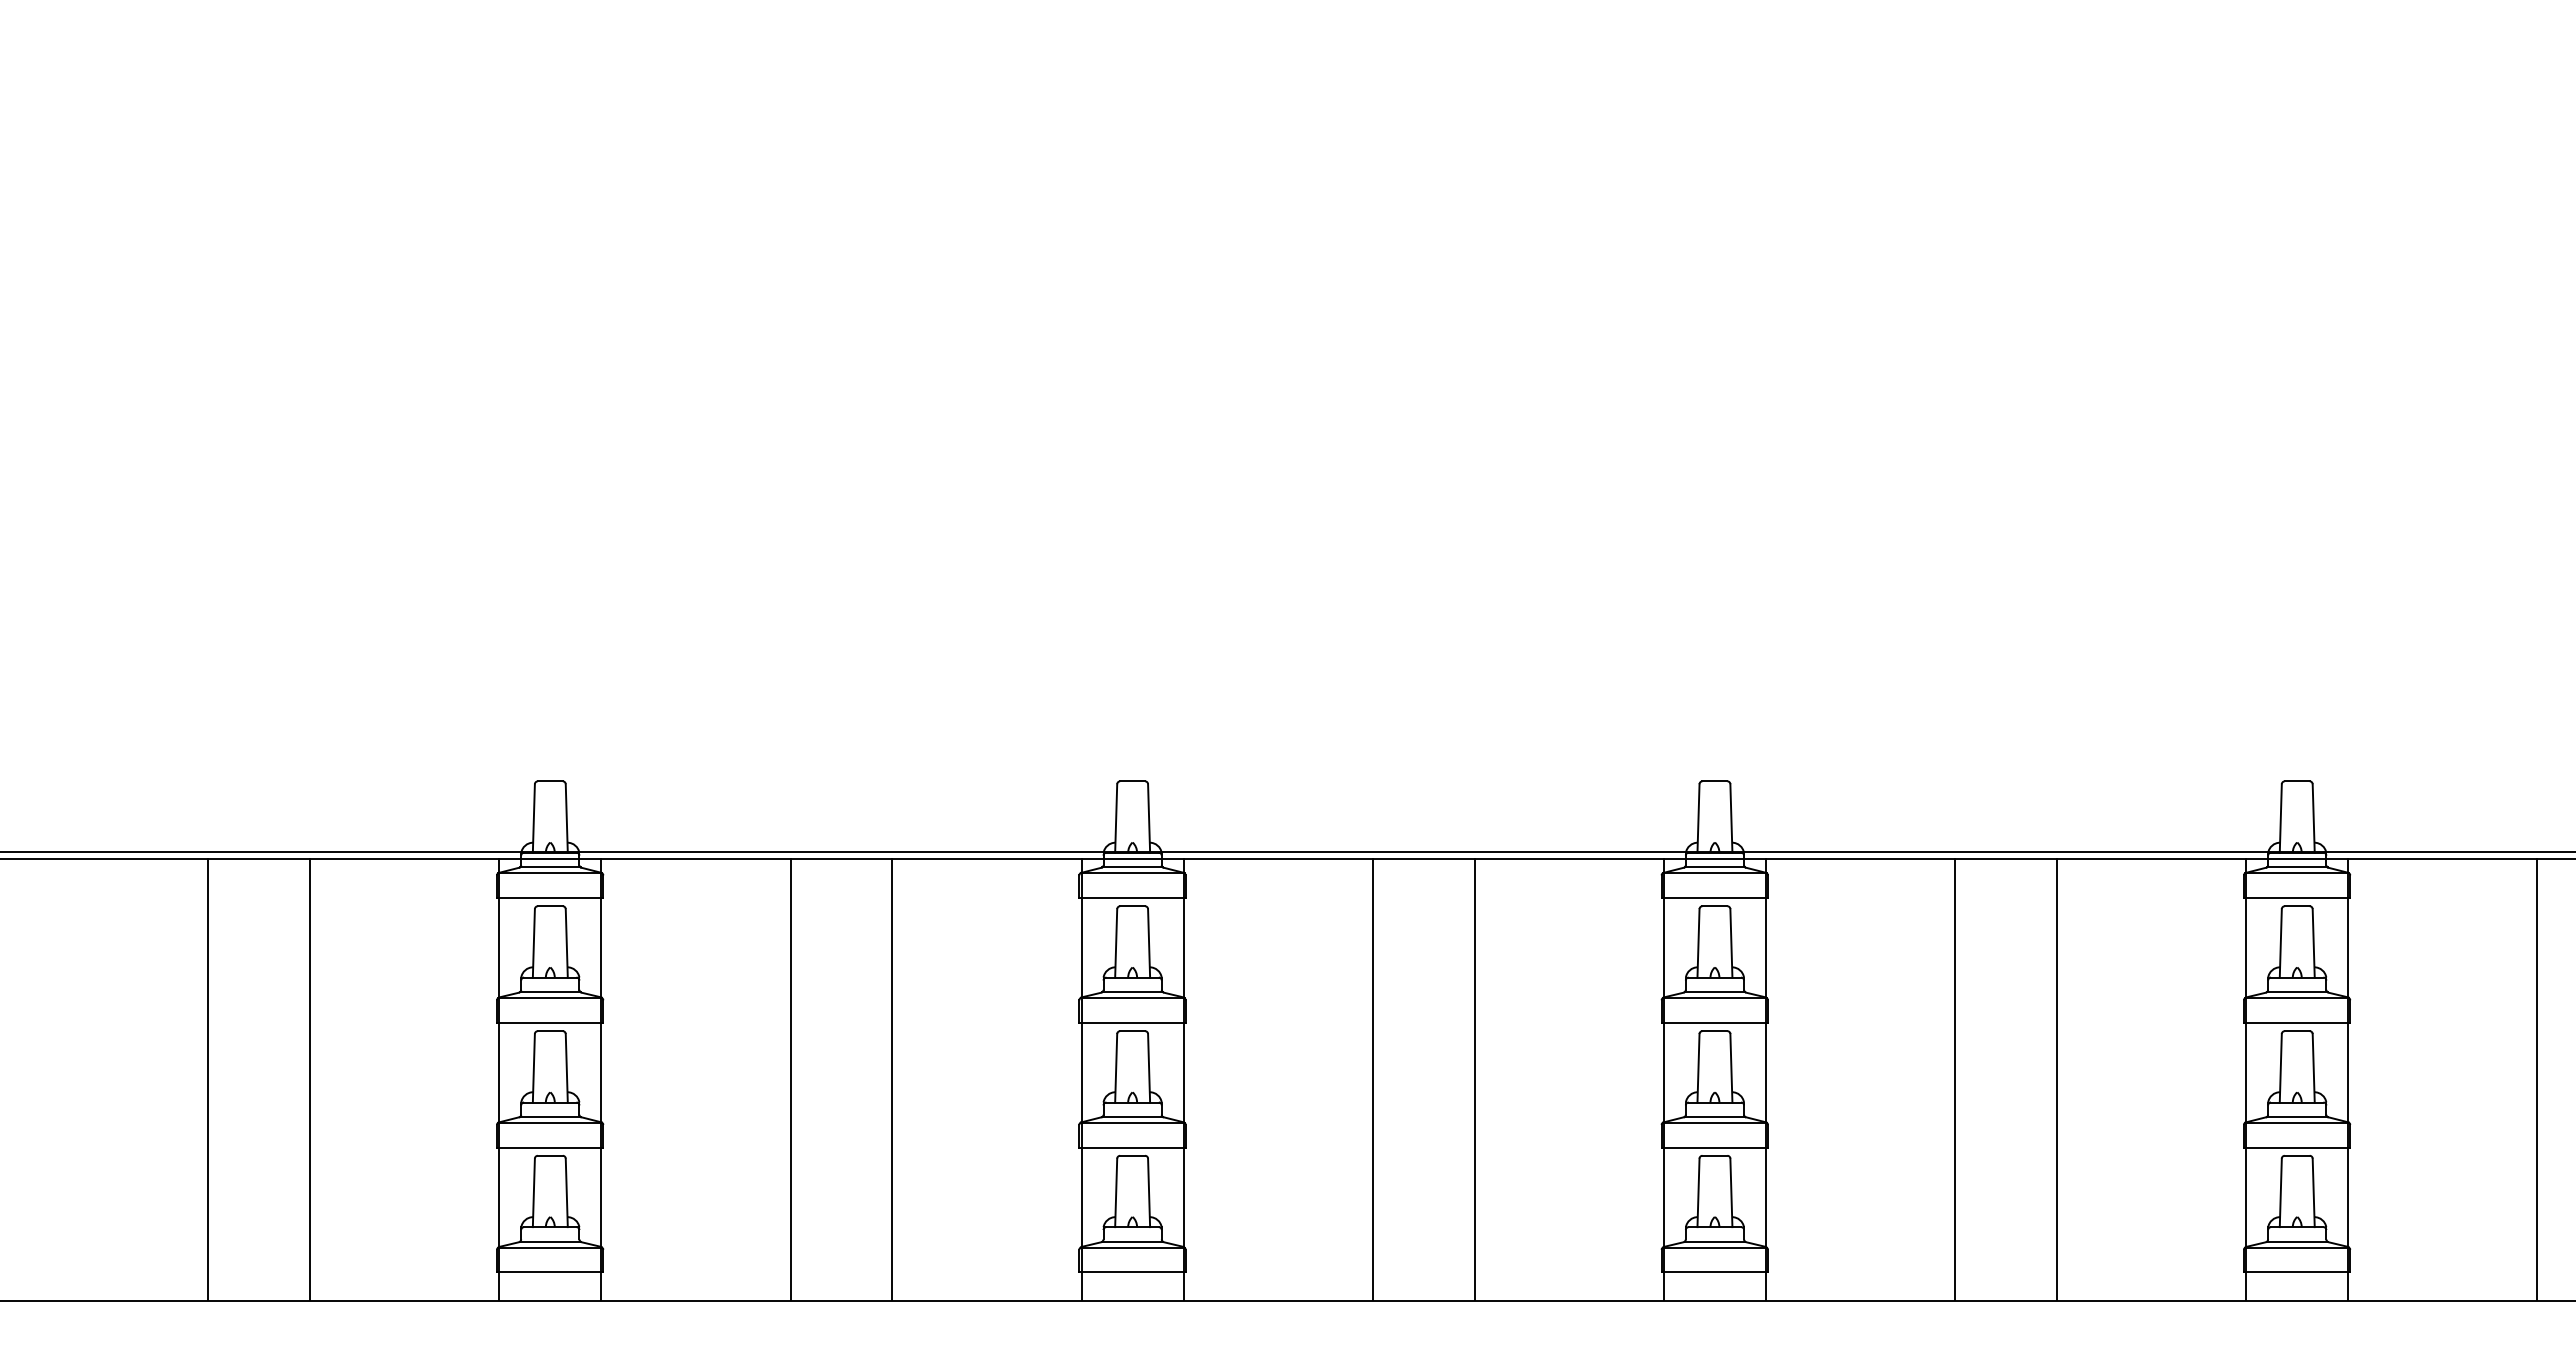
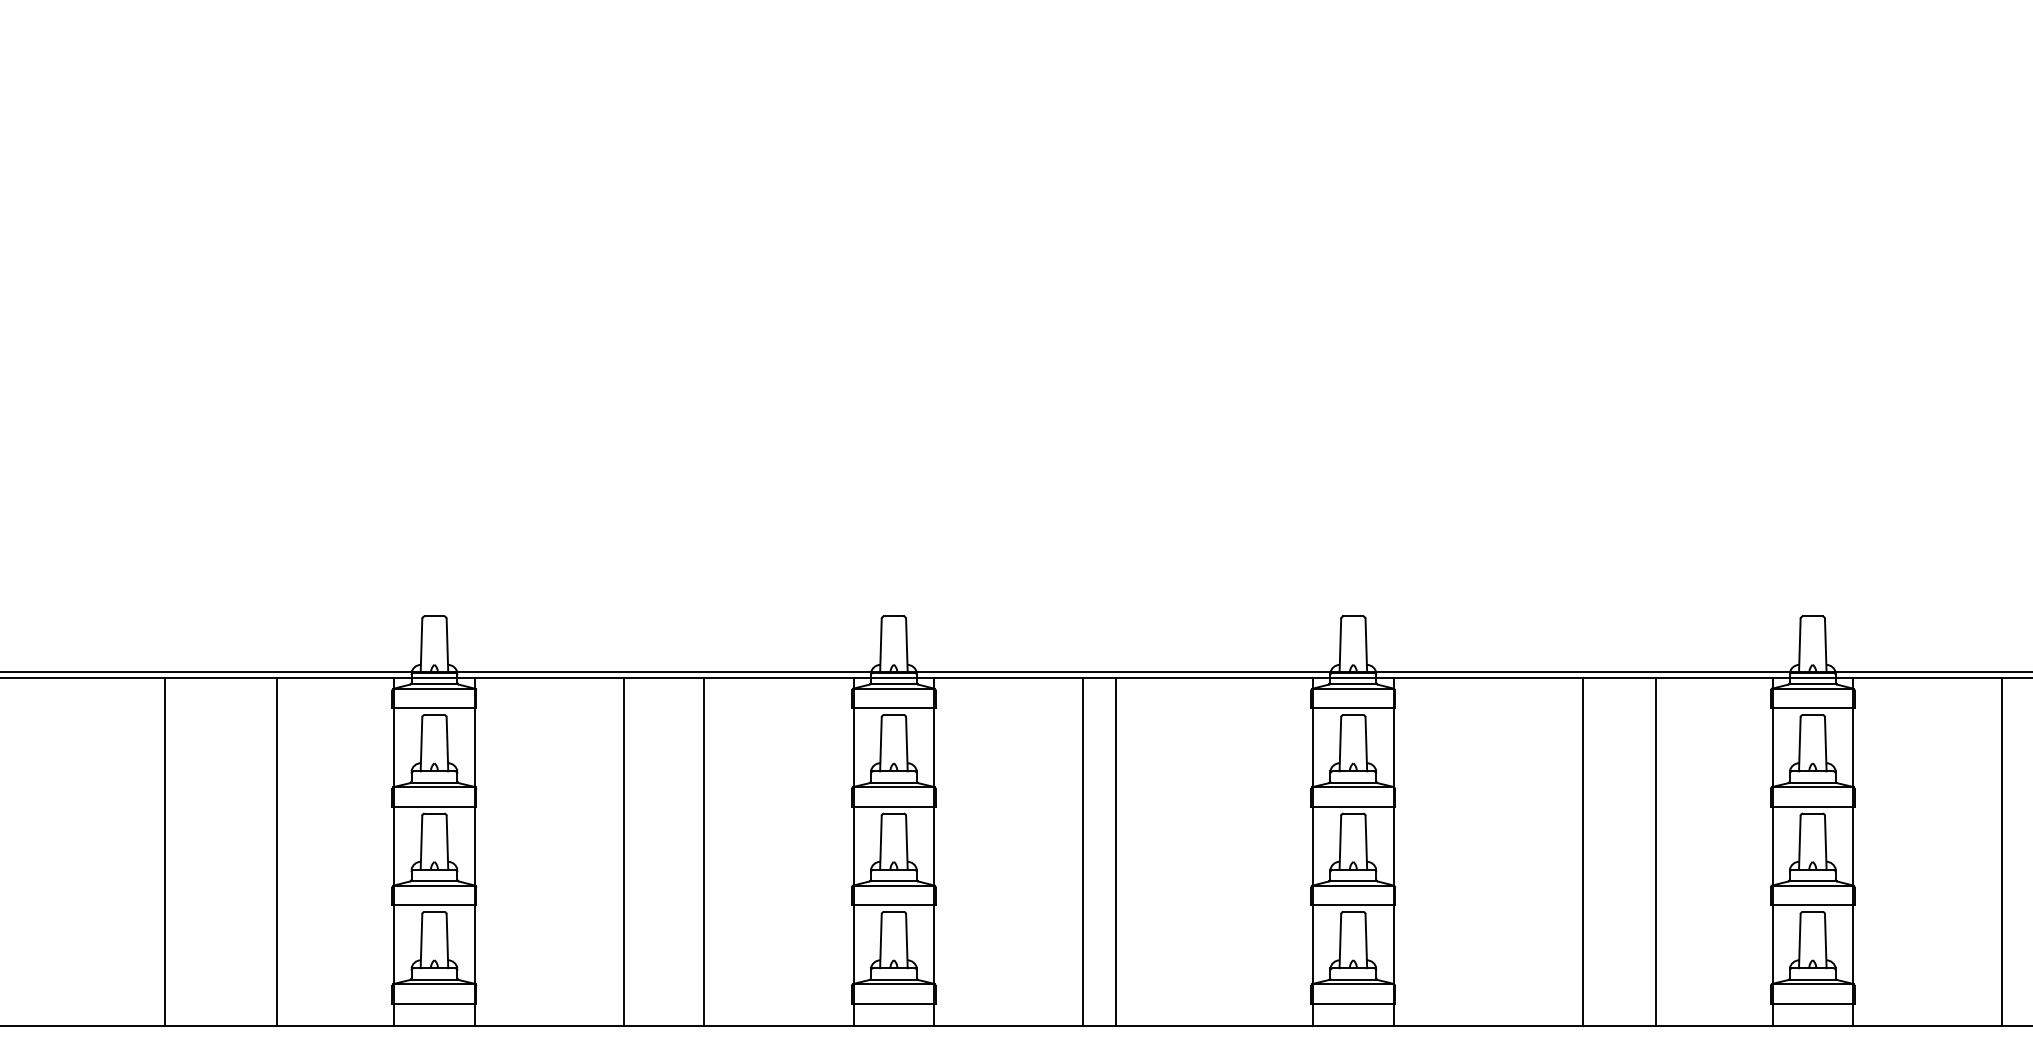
line: (310, 1079) -> (277, 851), moved
line: (1474, 1079) -> (1115, 851), moved
line: (1955, 1079) -> (1583, 851), moved
line: (2057, 1079) -> (1656, 851), moved

